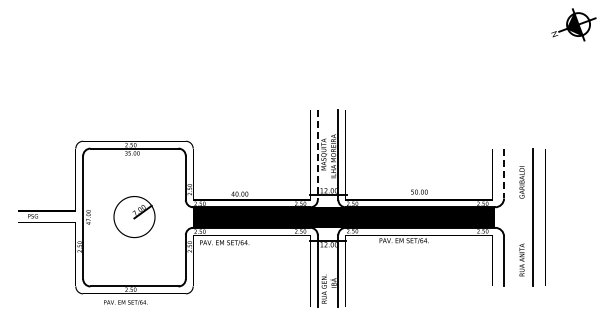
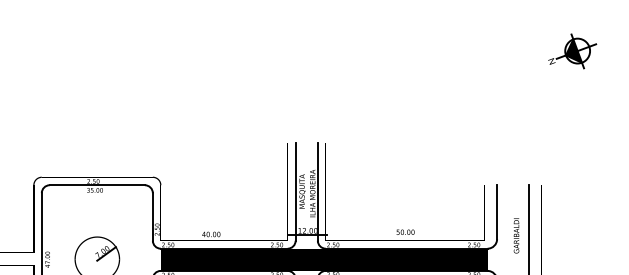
line: (317, 155) -> (295, 192), dashed -> solid
line: (504, 173) -> (497, 212), dashed -> solid
text: (521, 182) -> (515, 235), moved

